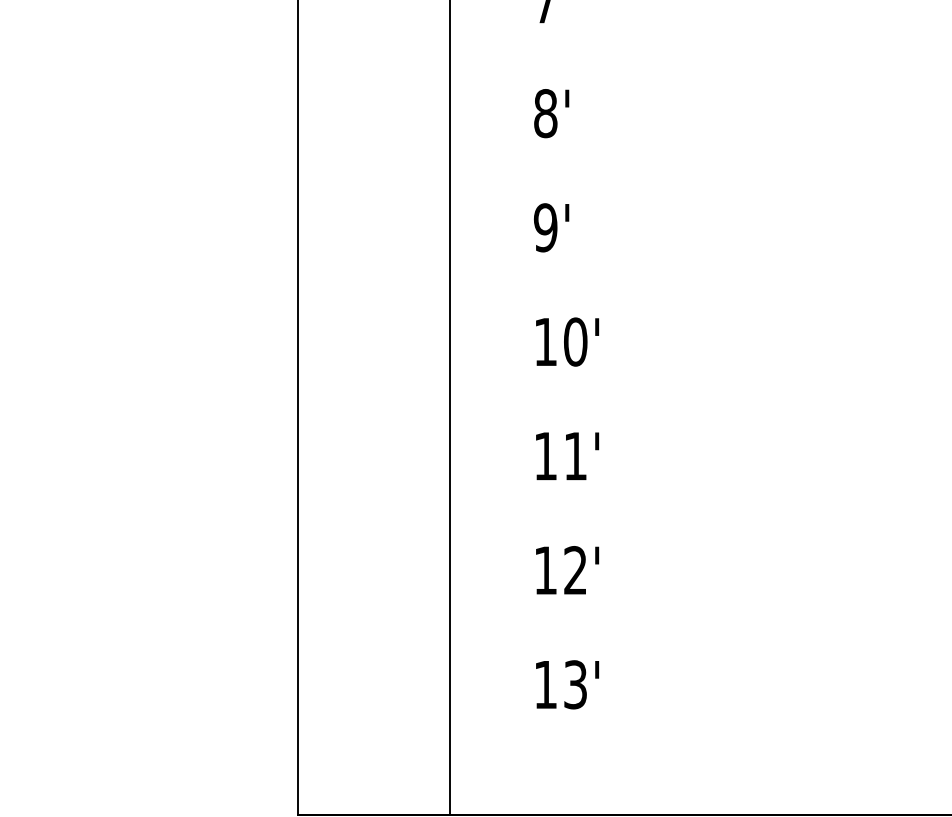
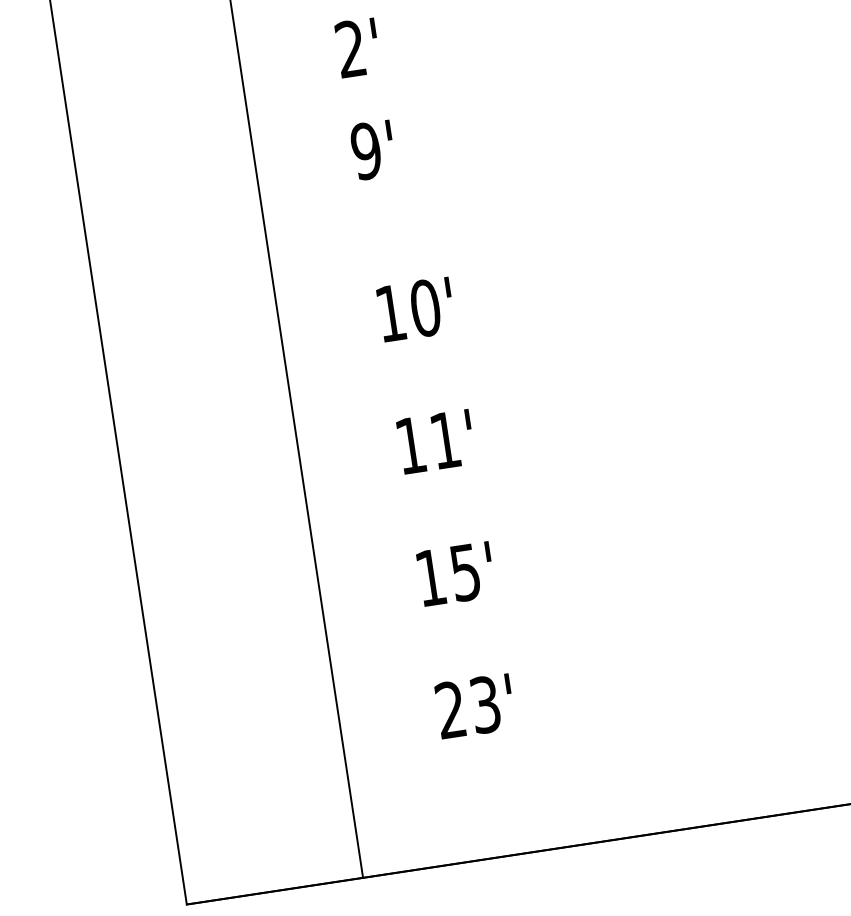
text: (545, 113) -> (350, 49), 8' -> 2'
text: (551, 227) -> (372, 149), moved
text: (575, 570) -> (465, 572), 12' -> 15'
text: (545, 684) -> (450, 709), 13' -> 23'

